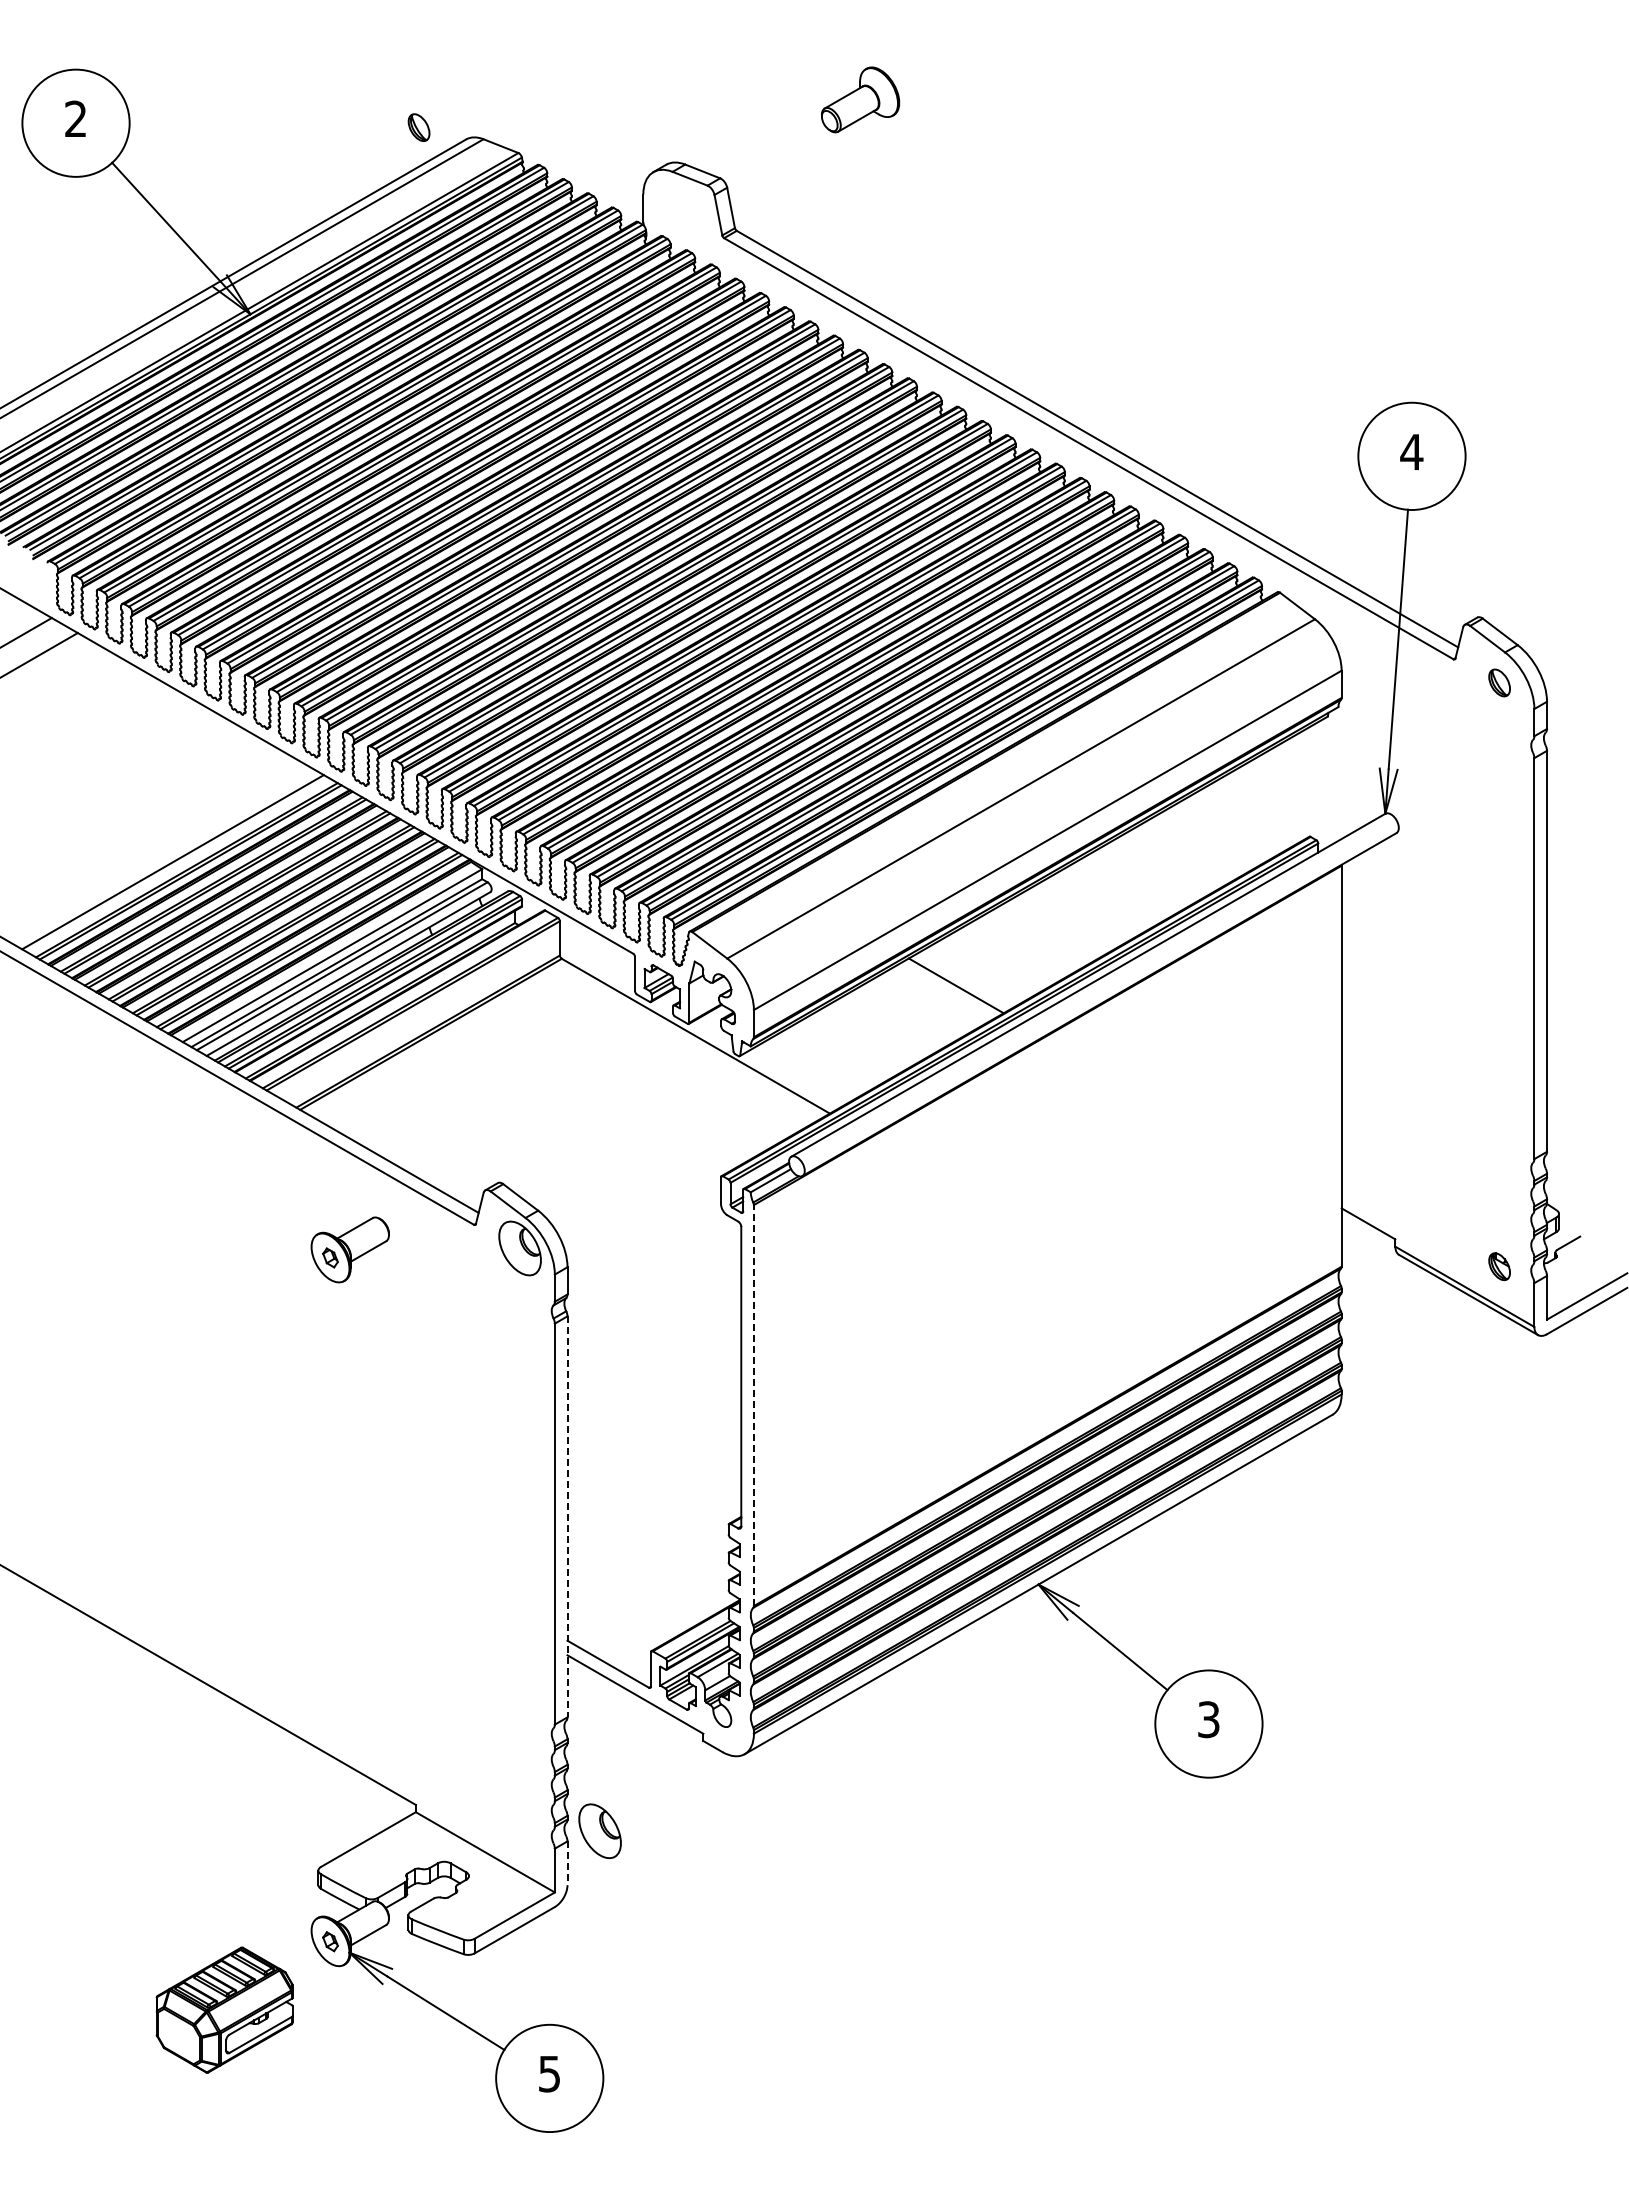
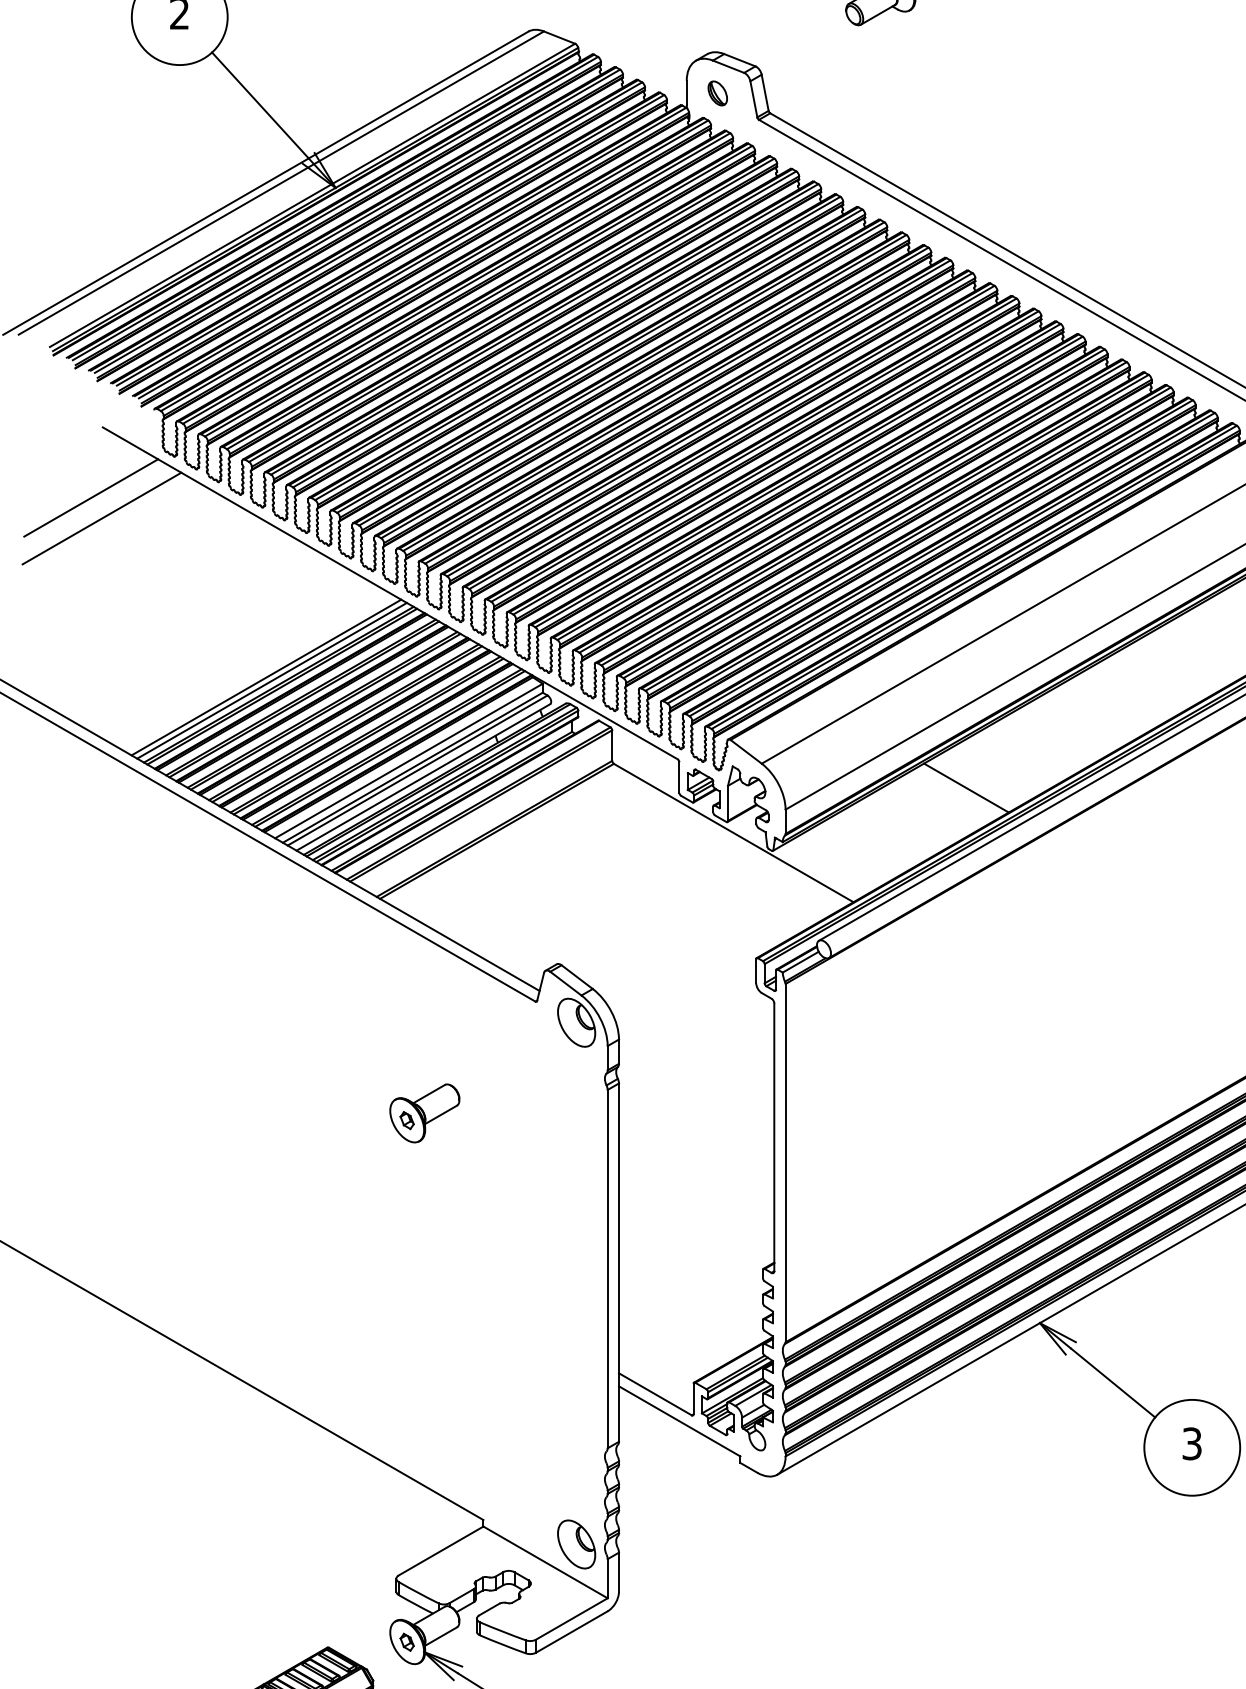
part: (418, 127) -> (717, 93), moved
line: (179, 865) -> (272, 680), added
part: (349, 1249) -> (424, 1113), moved
line: (753, 1405) -> (785, 1163), dashed -> solid
line: (567, 1517) -> (618, 1263), dashed -> solid
part: (599, 1831) -> (576, 1544), moved
line: (567, 1863) -> (618, 1572), dashed -> solid

